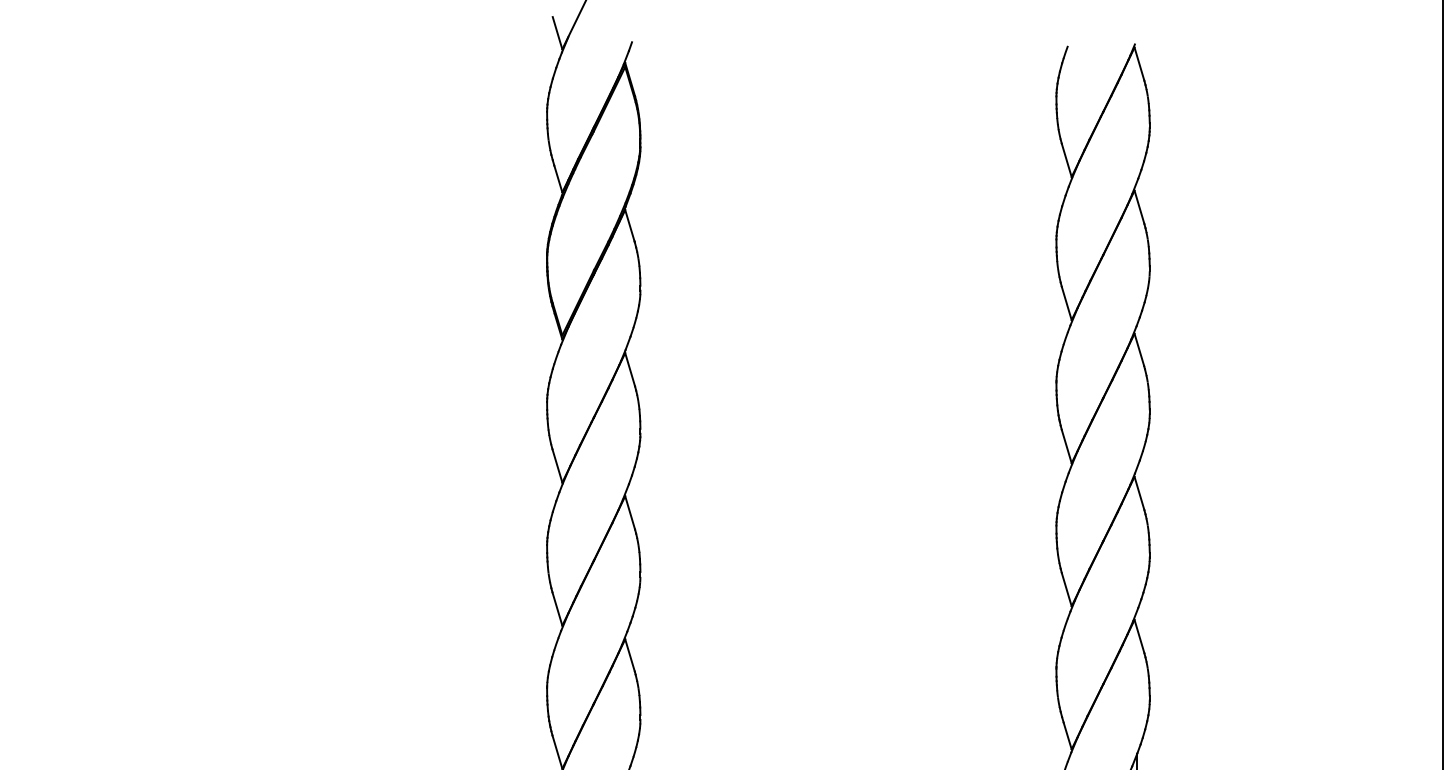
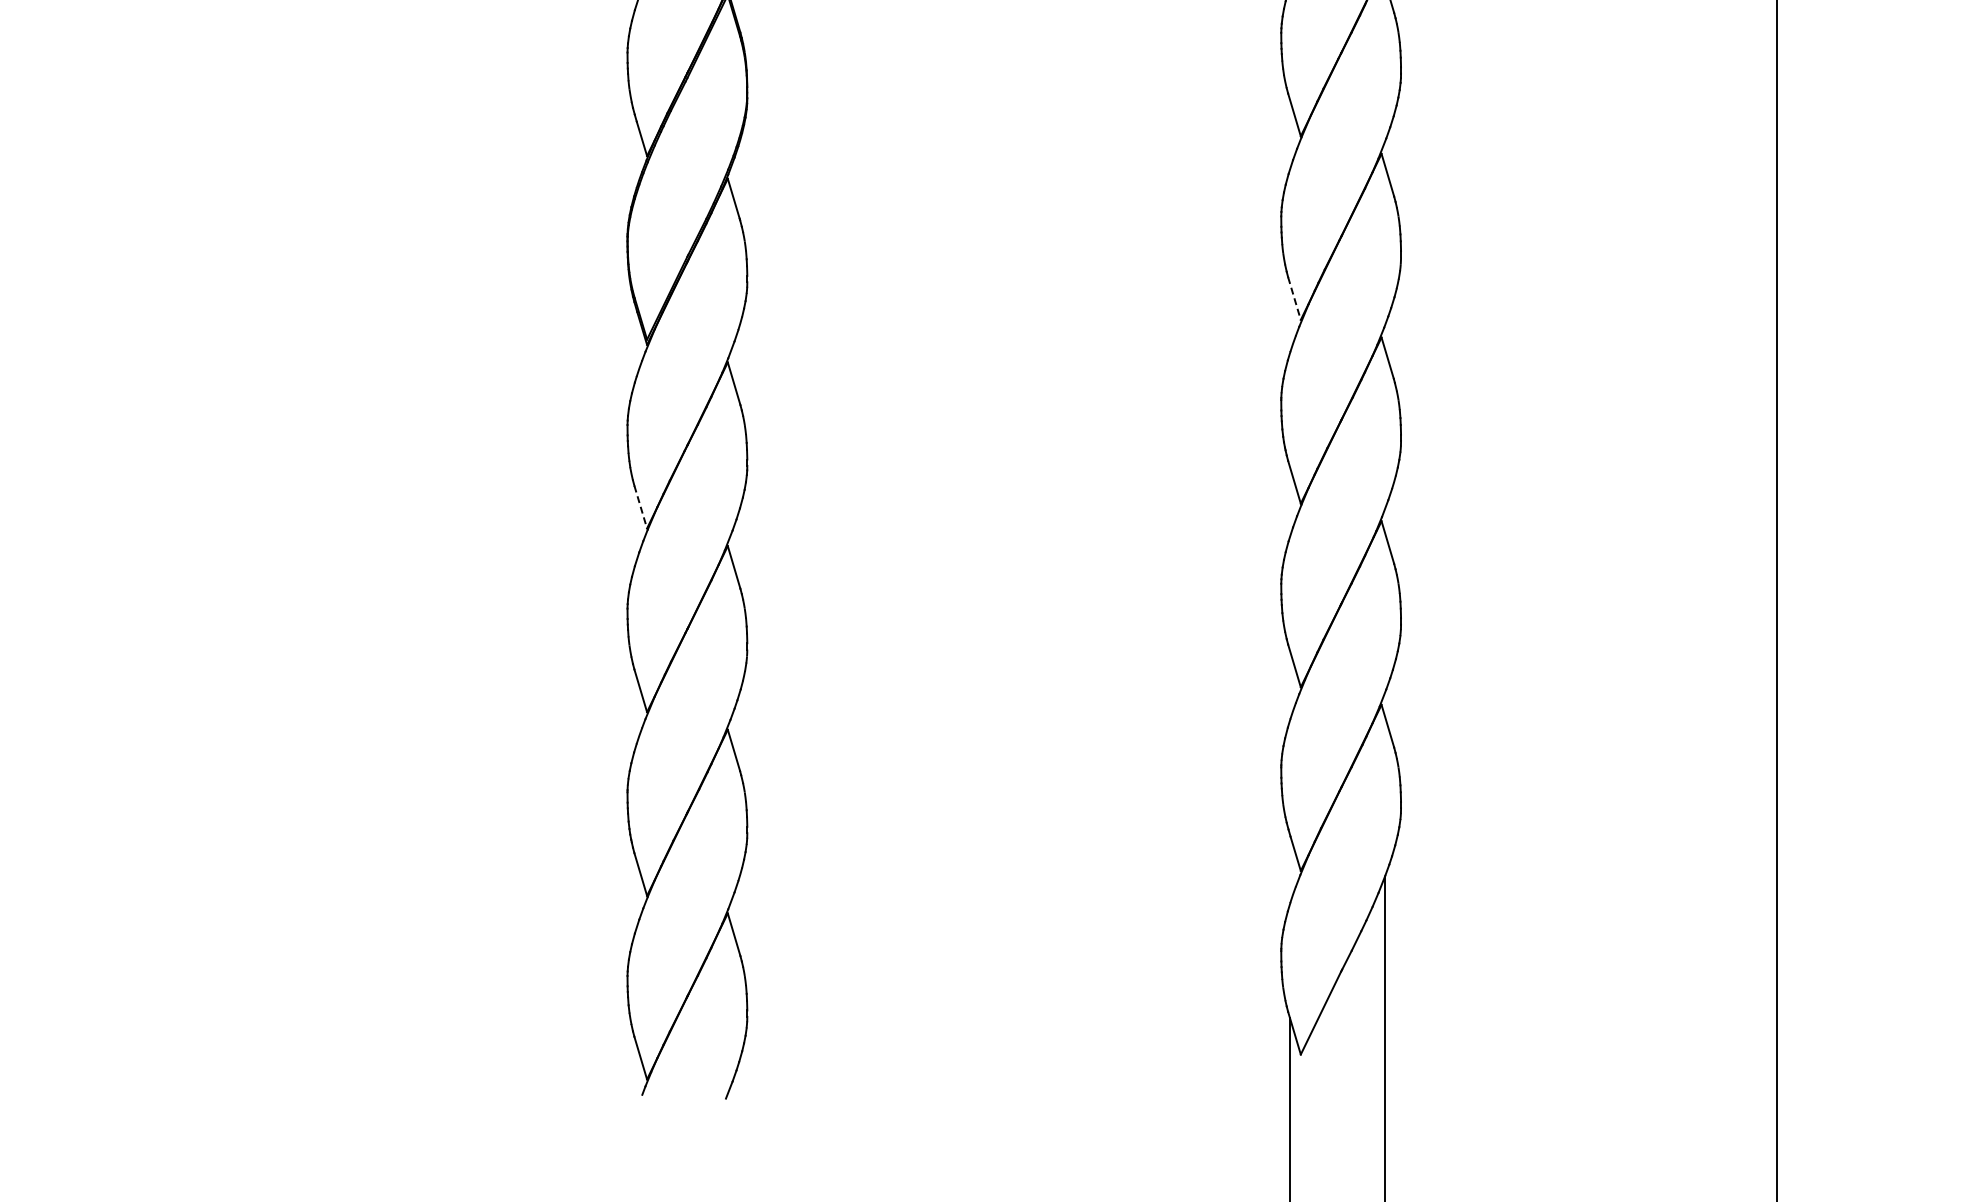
line: (1066, 304) -> (1294, 299), solid -> dashed
line: (557, 466) -> (640, 507), solid -> dashed

